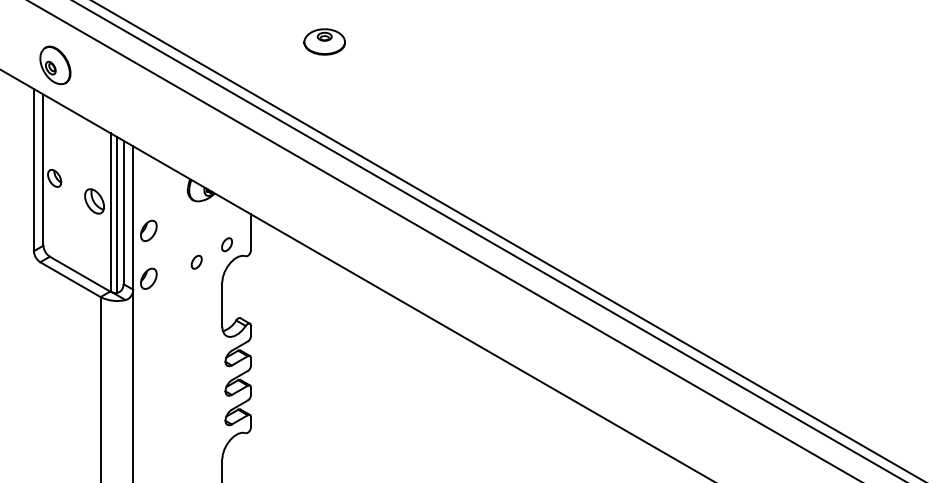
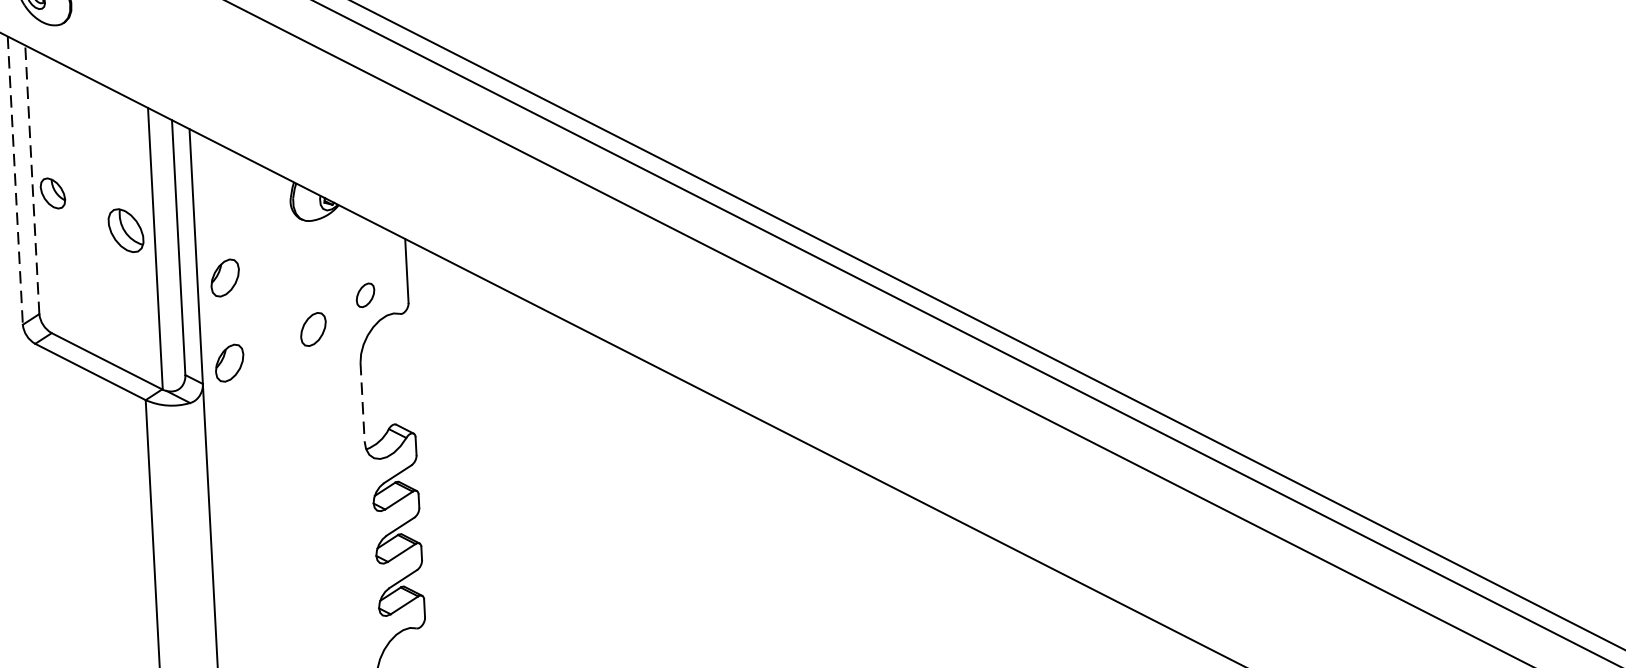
line: (33, 170) -> (14, 181), solid -> dashed
line: (43, 170) -> (32, 180), solid -> dashed
line: (116, 214) -> (166, 251), removed
part: (196, 261) -> (312, 327), size x1.4
line: (222, 305) -> (363, 403), solid -> dashed

